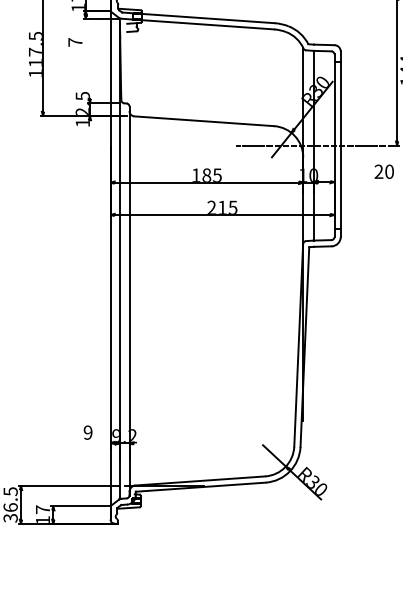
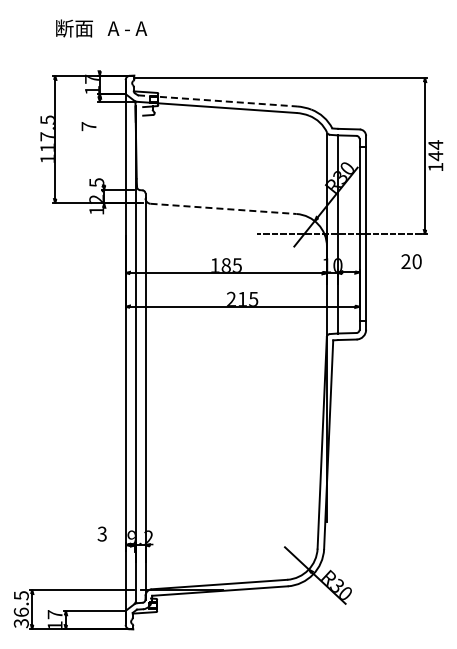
line: (198, 17) -> (217, 100), solid -> dashed
line: (205, 120) -> (224, 208), solid -> dashed
text: (87, 432) -> (101, 533), 9 -> 3

